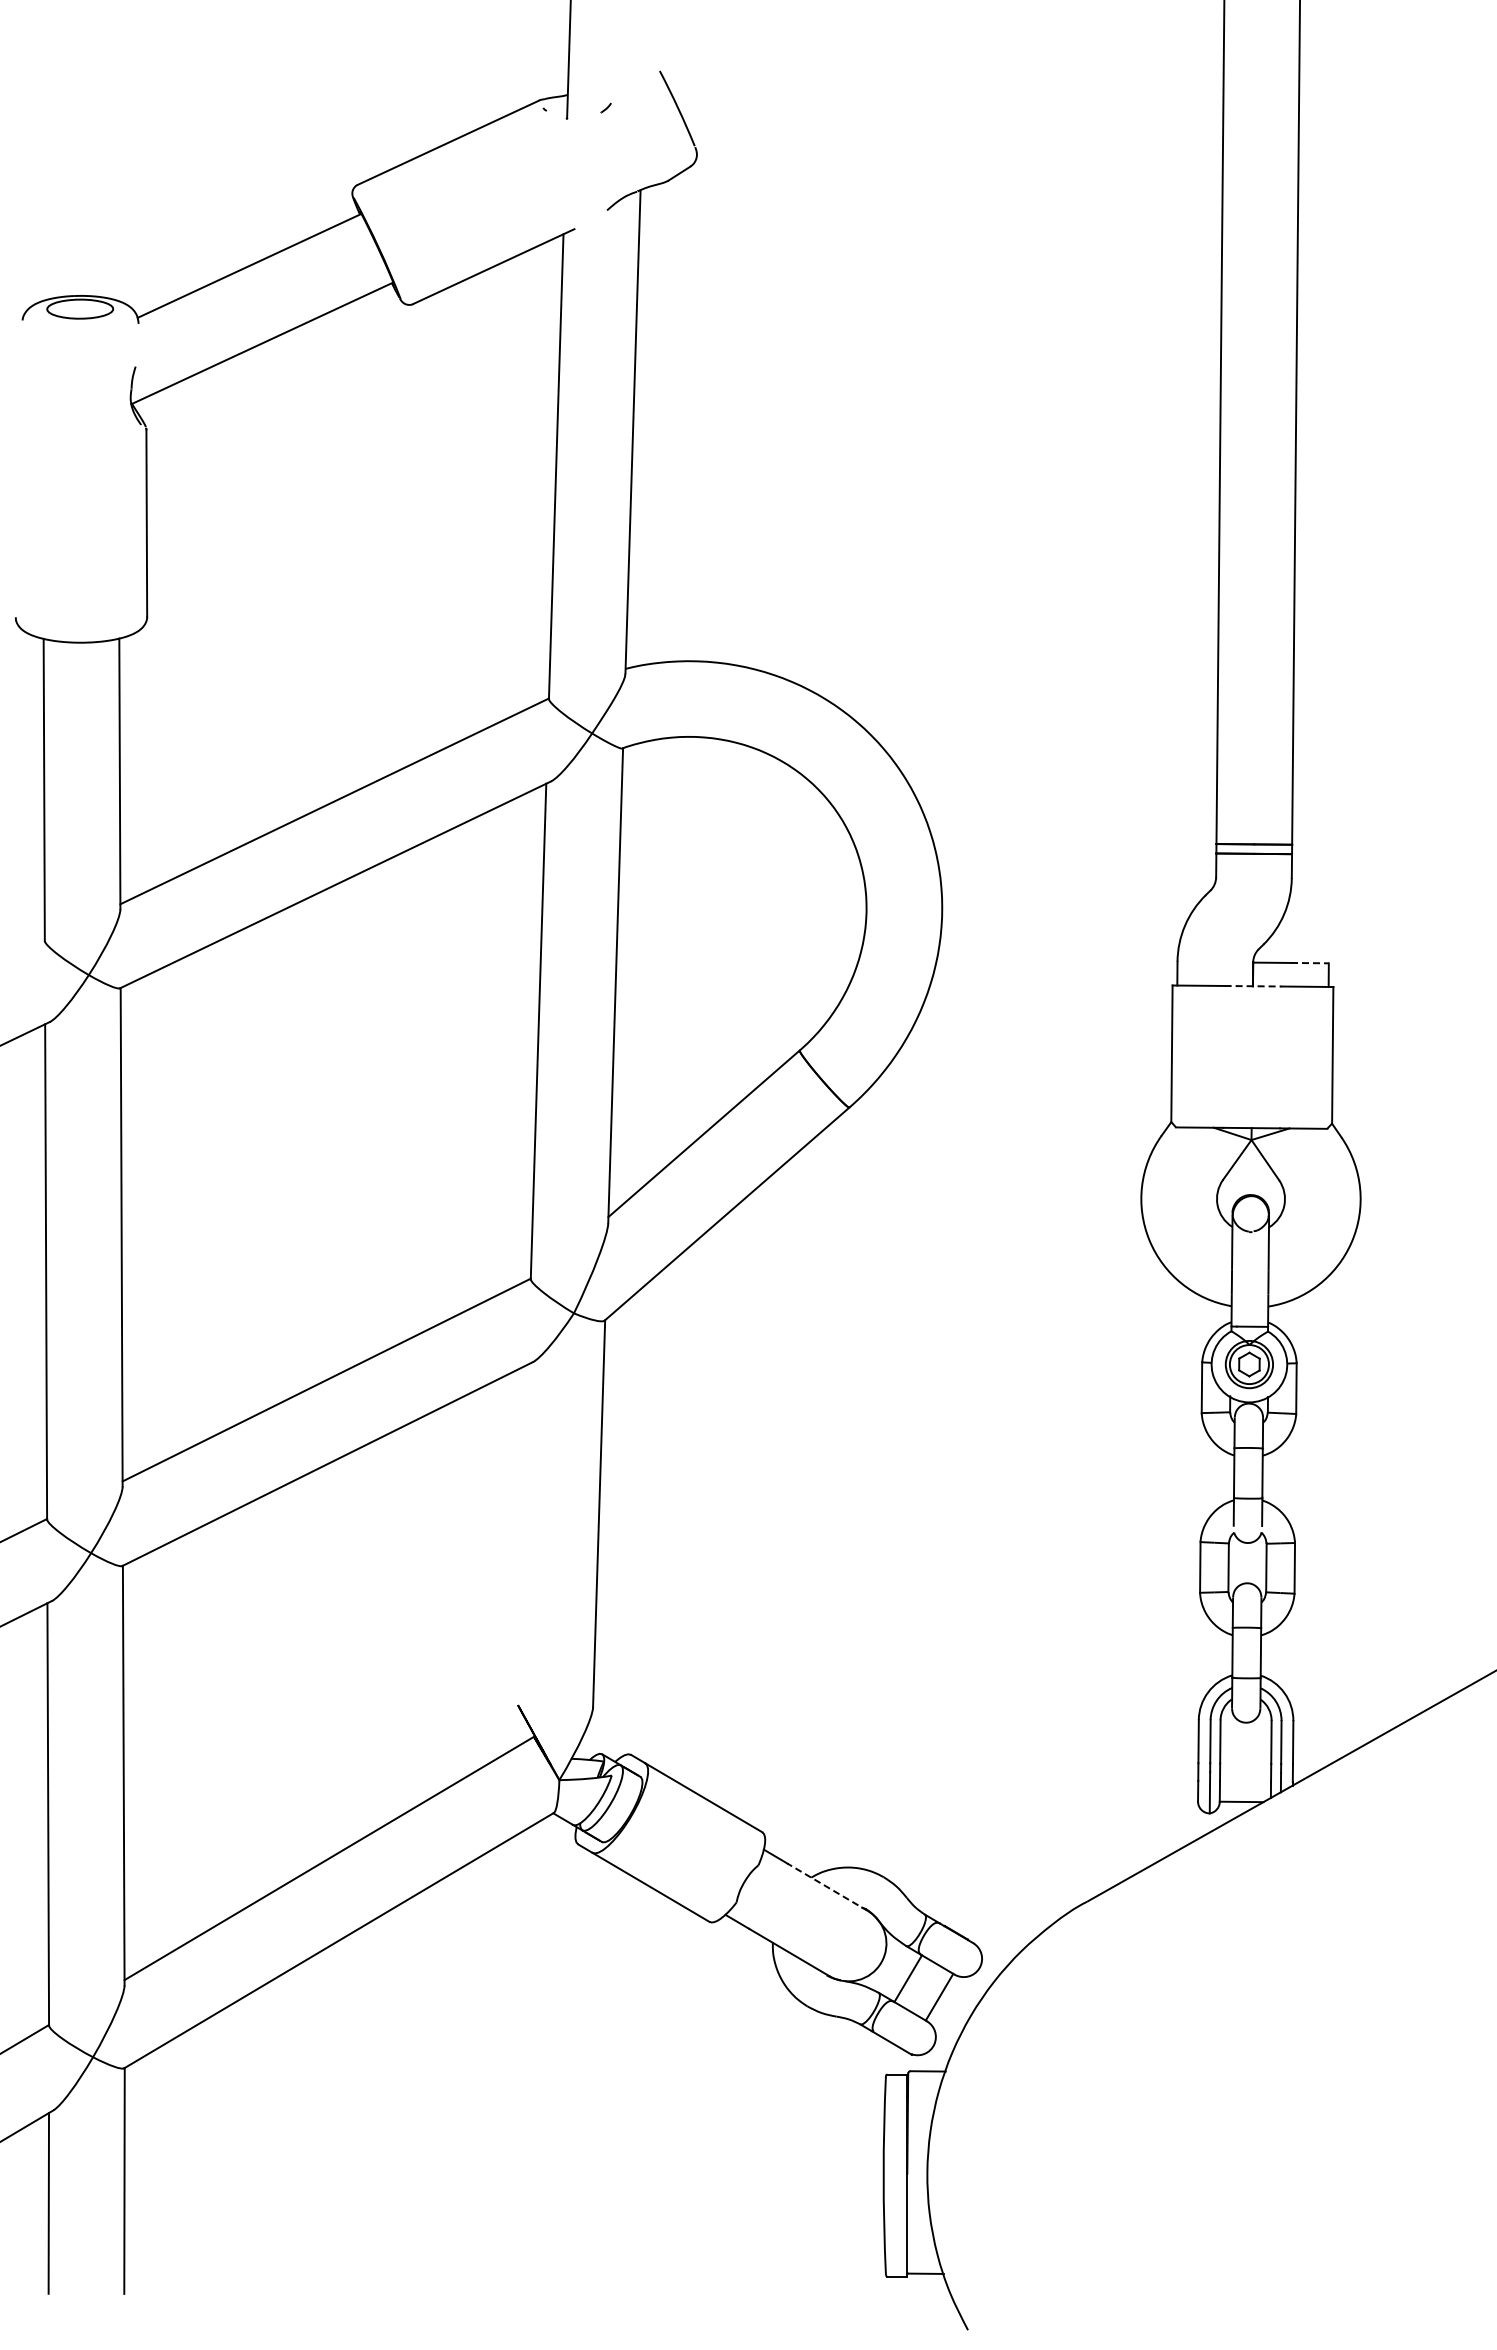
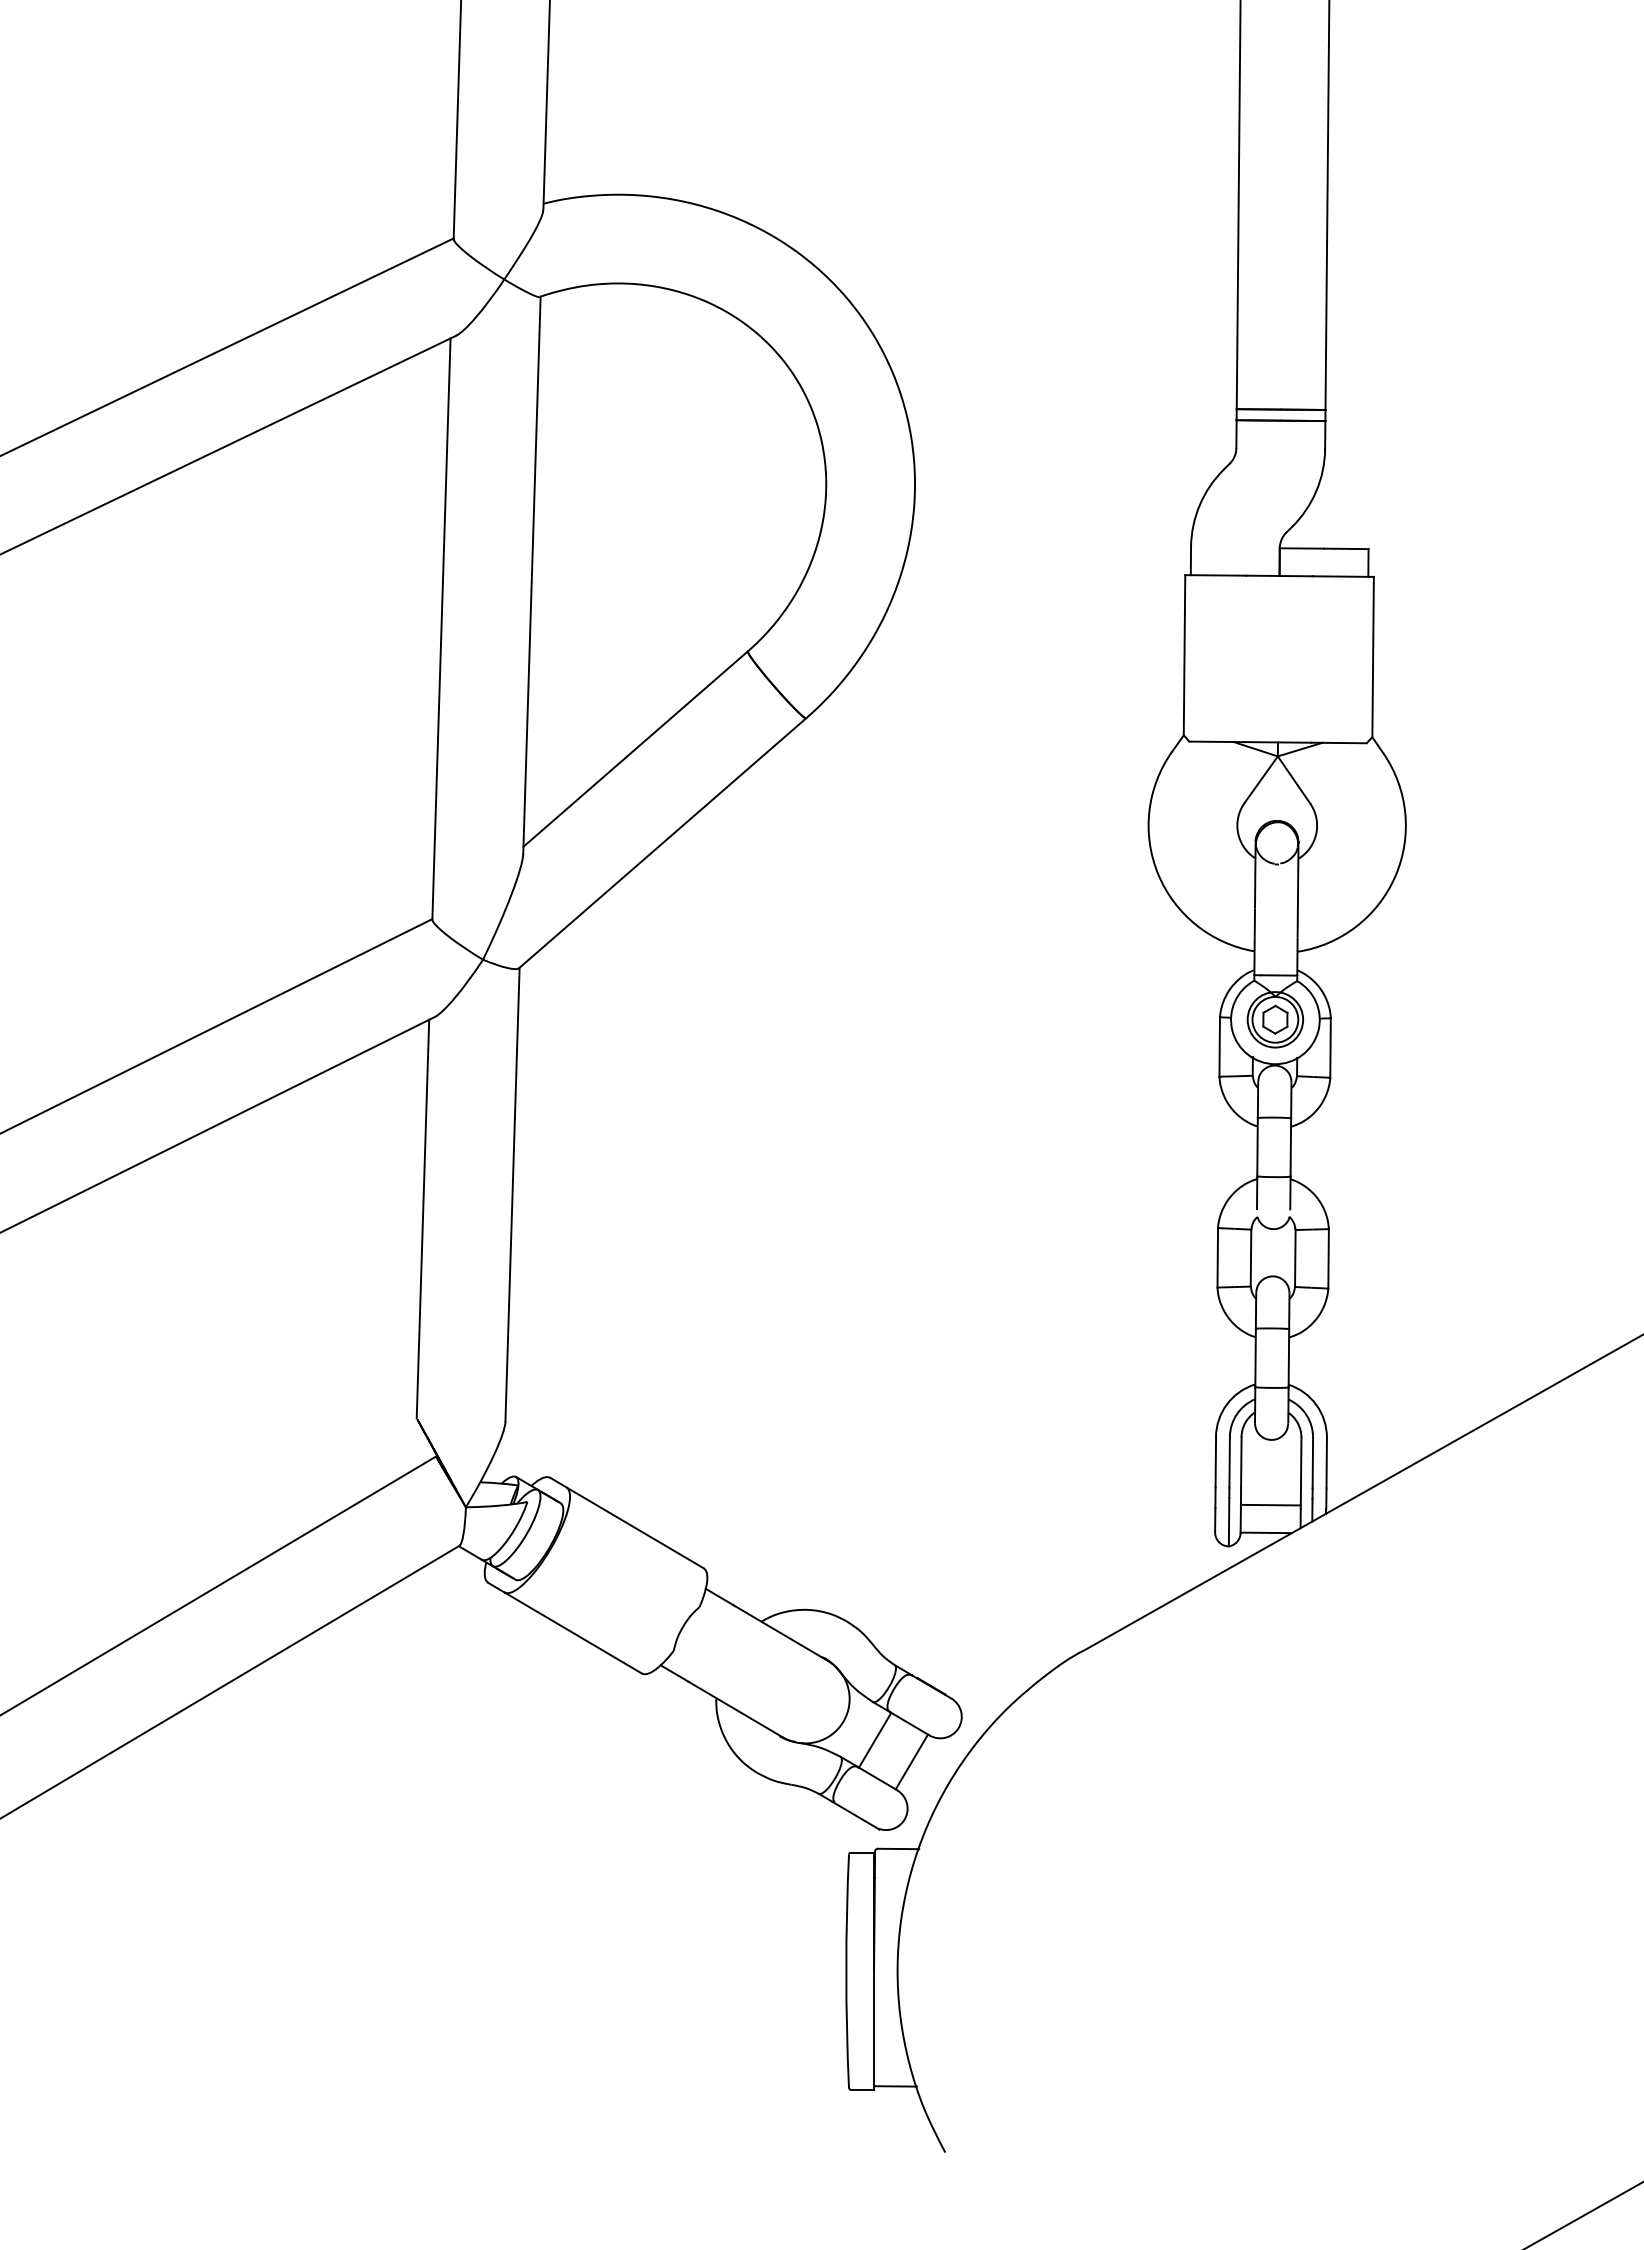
line: (1309, 963) -> (1345, 549), dashed -> solid
line: (1253, 986) -> (1280, 576), dashed -> solid
line: (522, 1534) -> (422, 1219), added
line: (1245, 1778) -> (1270, 1505), added
line: (827, 1887) -> (780, 1633), dashed -> solid

